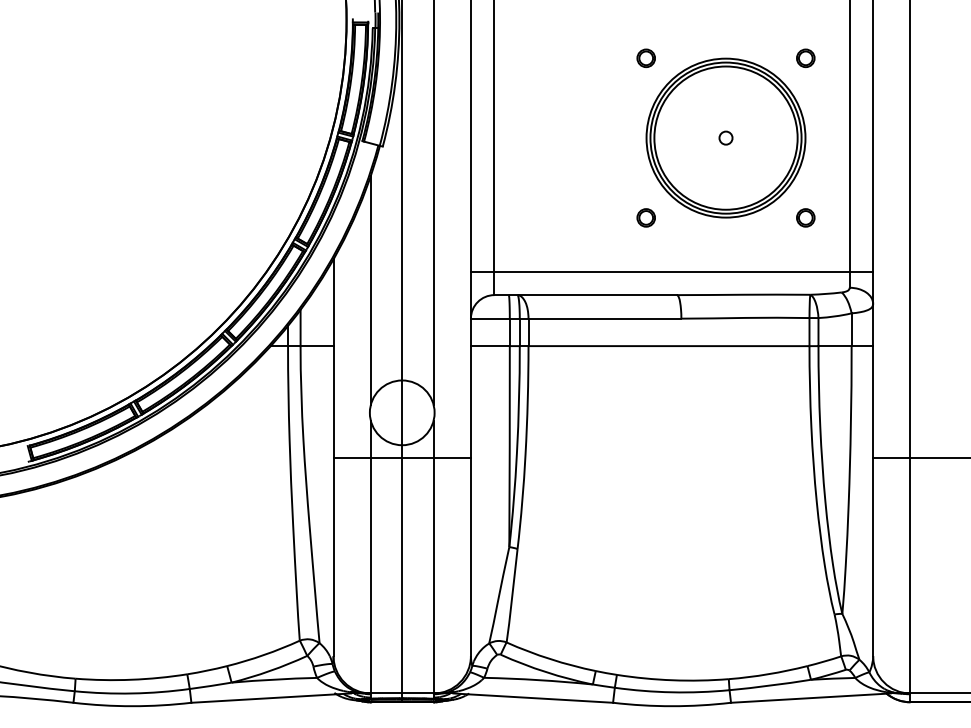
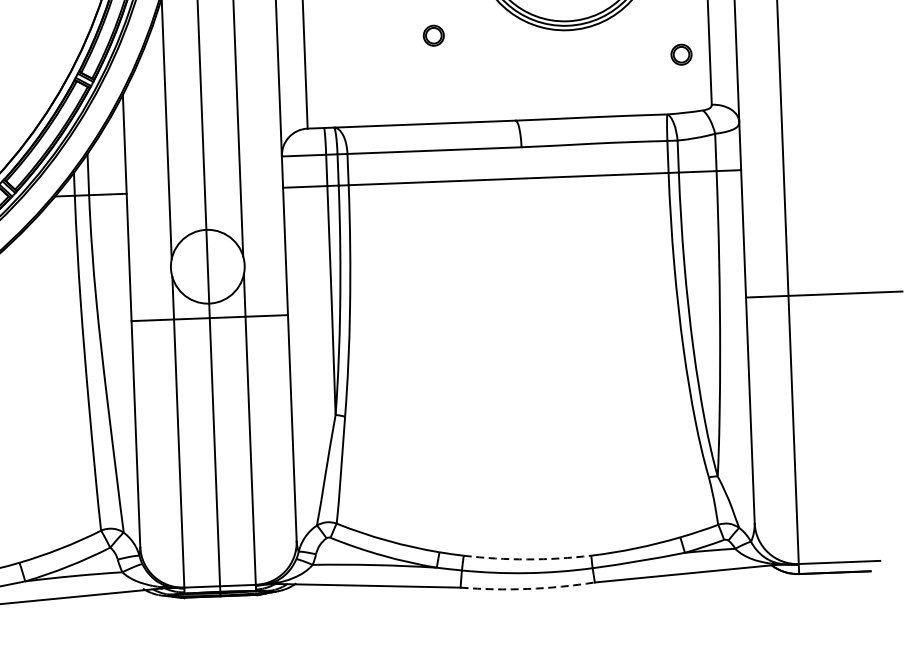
part: (645, 217) -> (432, 35), moved
part: (805, 217) -> (681, 54), moved
line: (671, 271) -> (508, 94), removed
arc: (672, 680) -> (527, 559), solid -> dashed
arc: (672, 706) -> (528, 589), solid -> dashed

